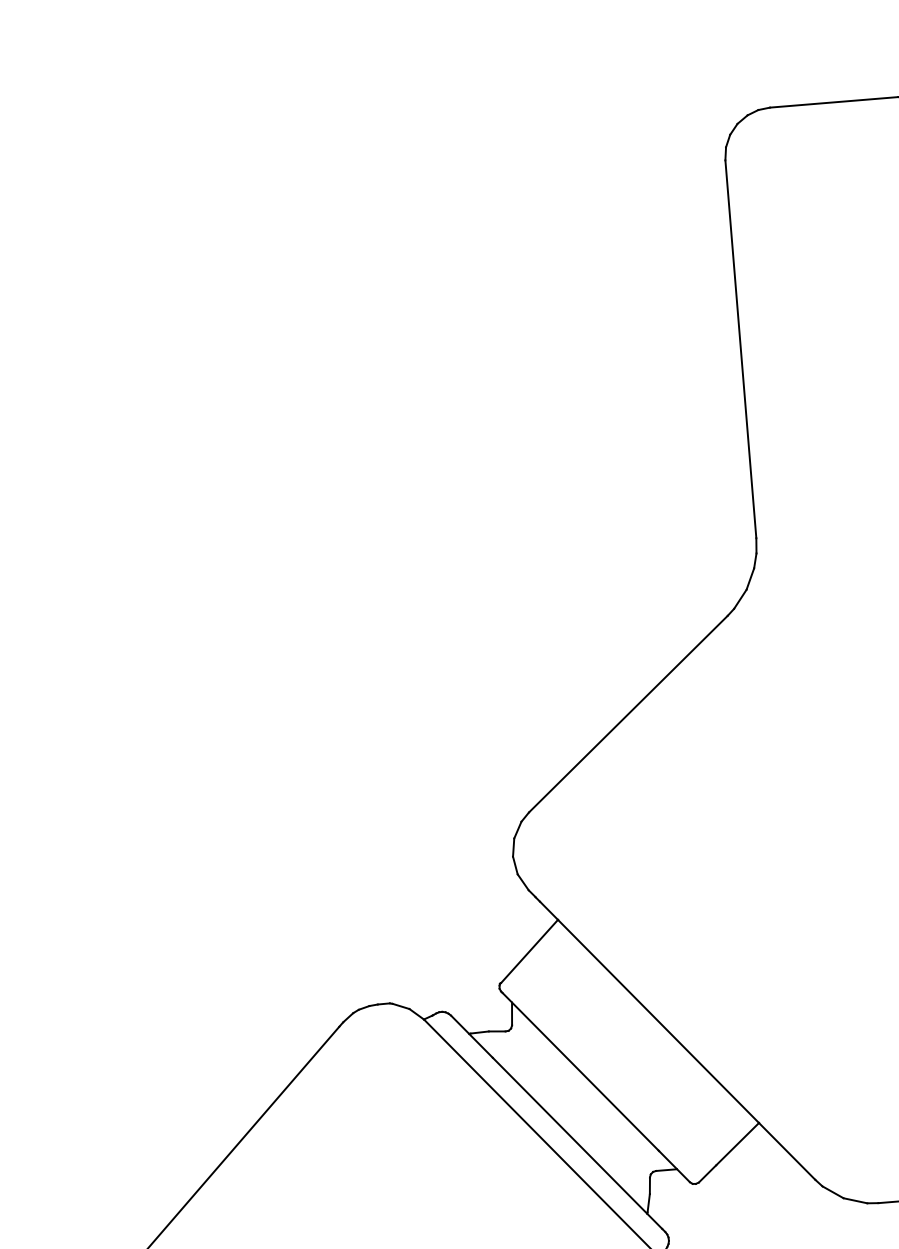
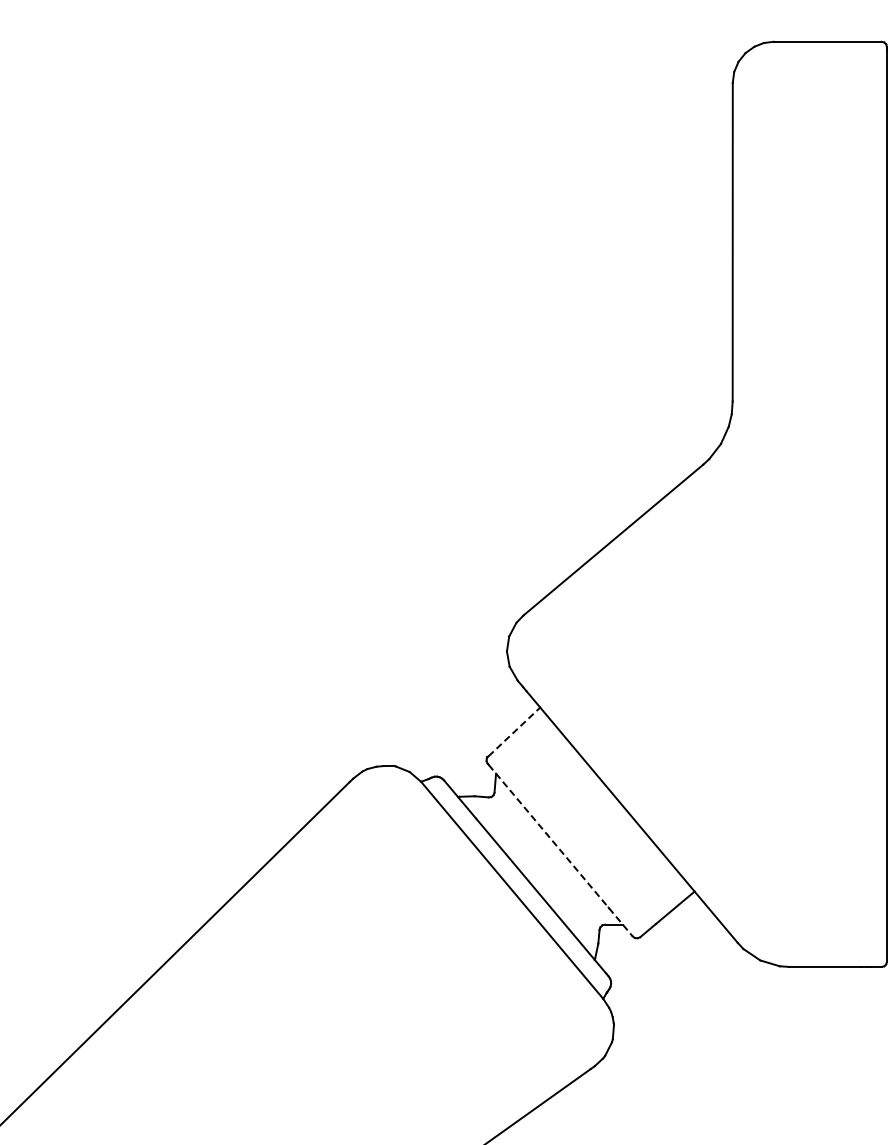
line: (529, 950) -> (514, 731), solid -> dashed
line: (595, 1087) -> (560, 850), solid -> dashed

